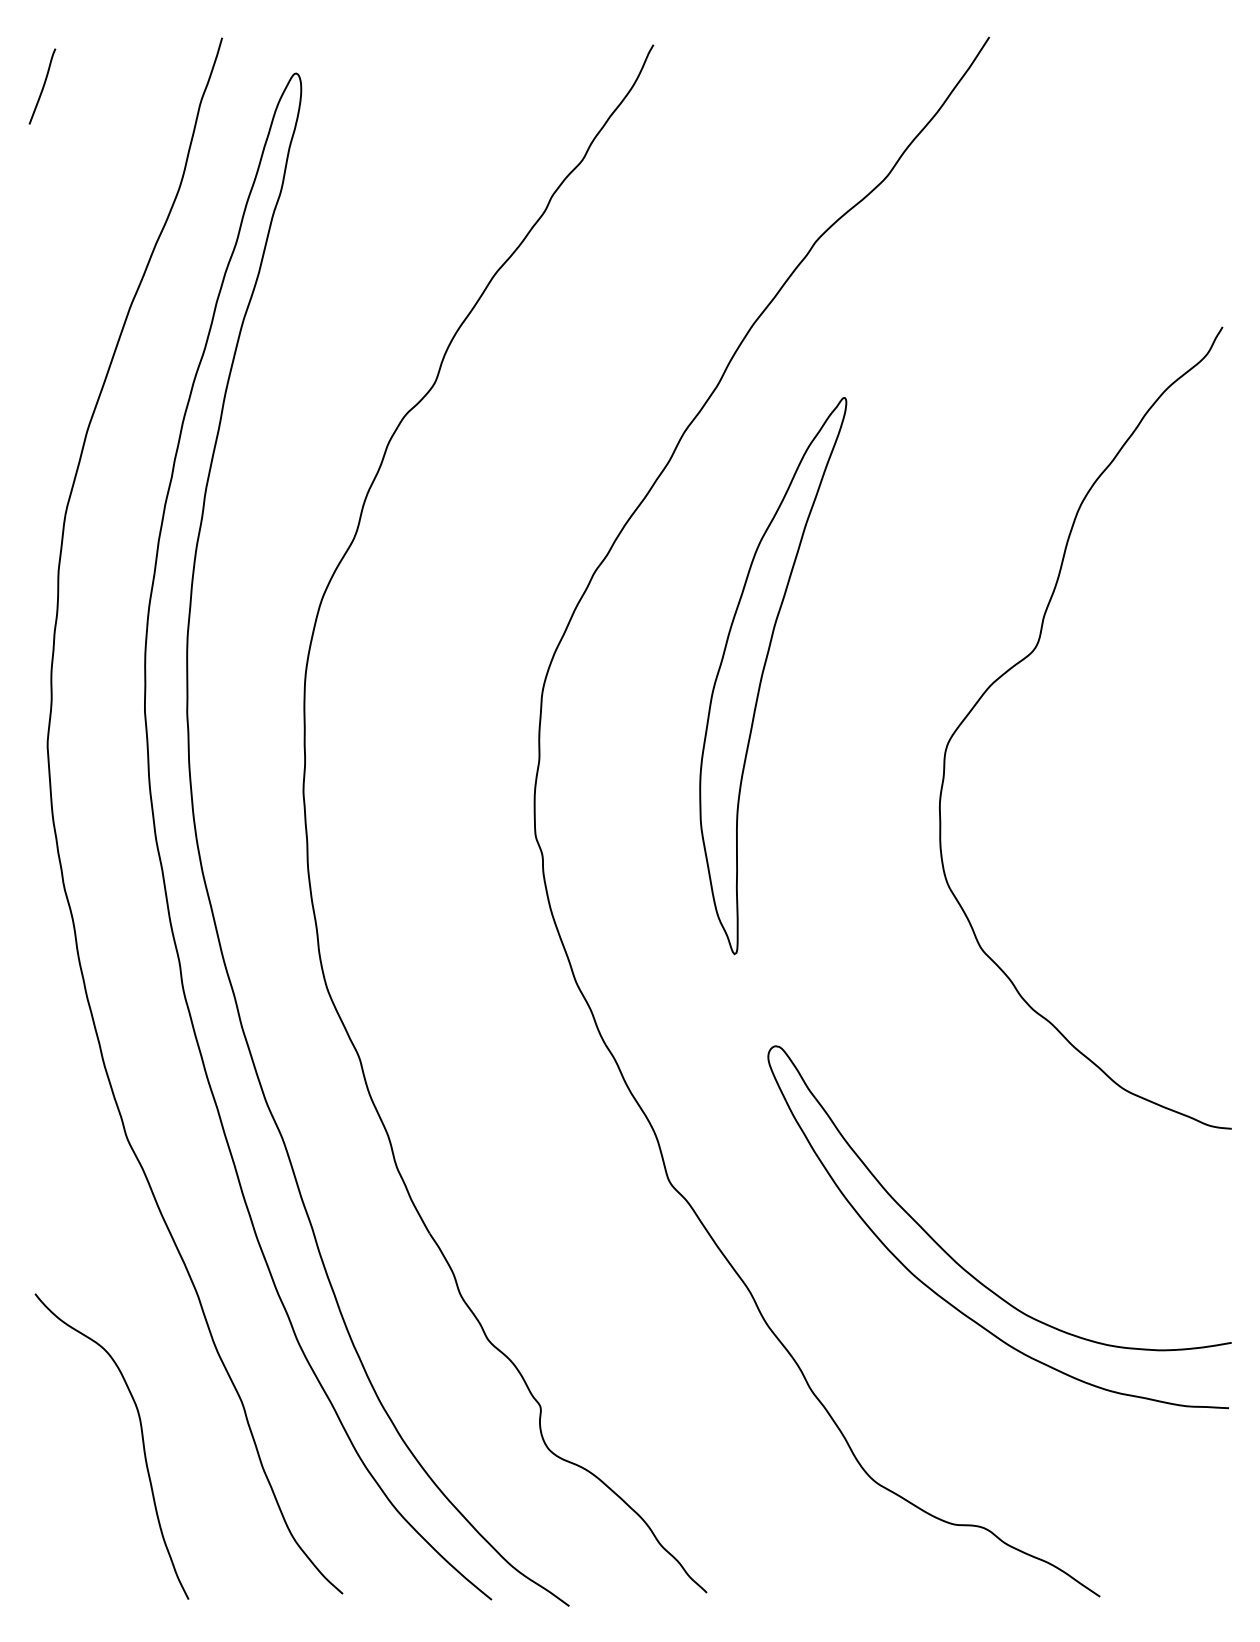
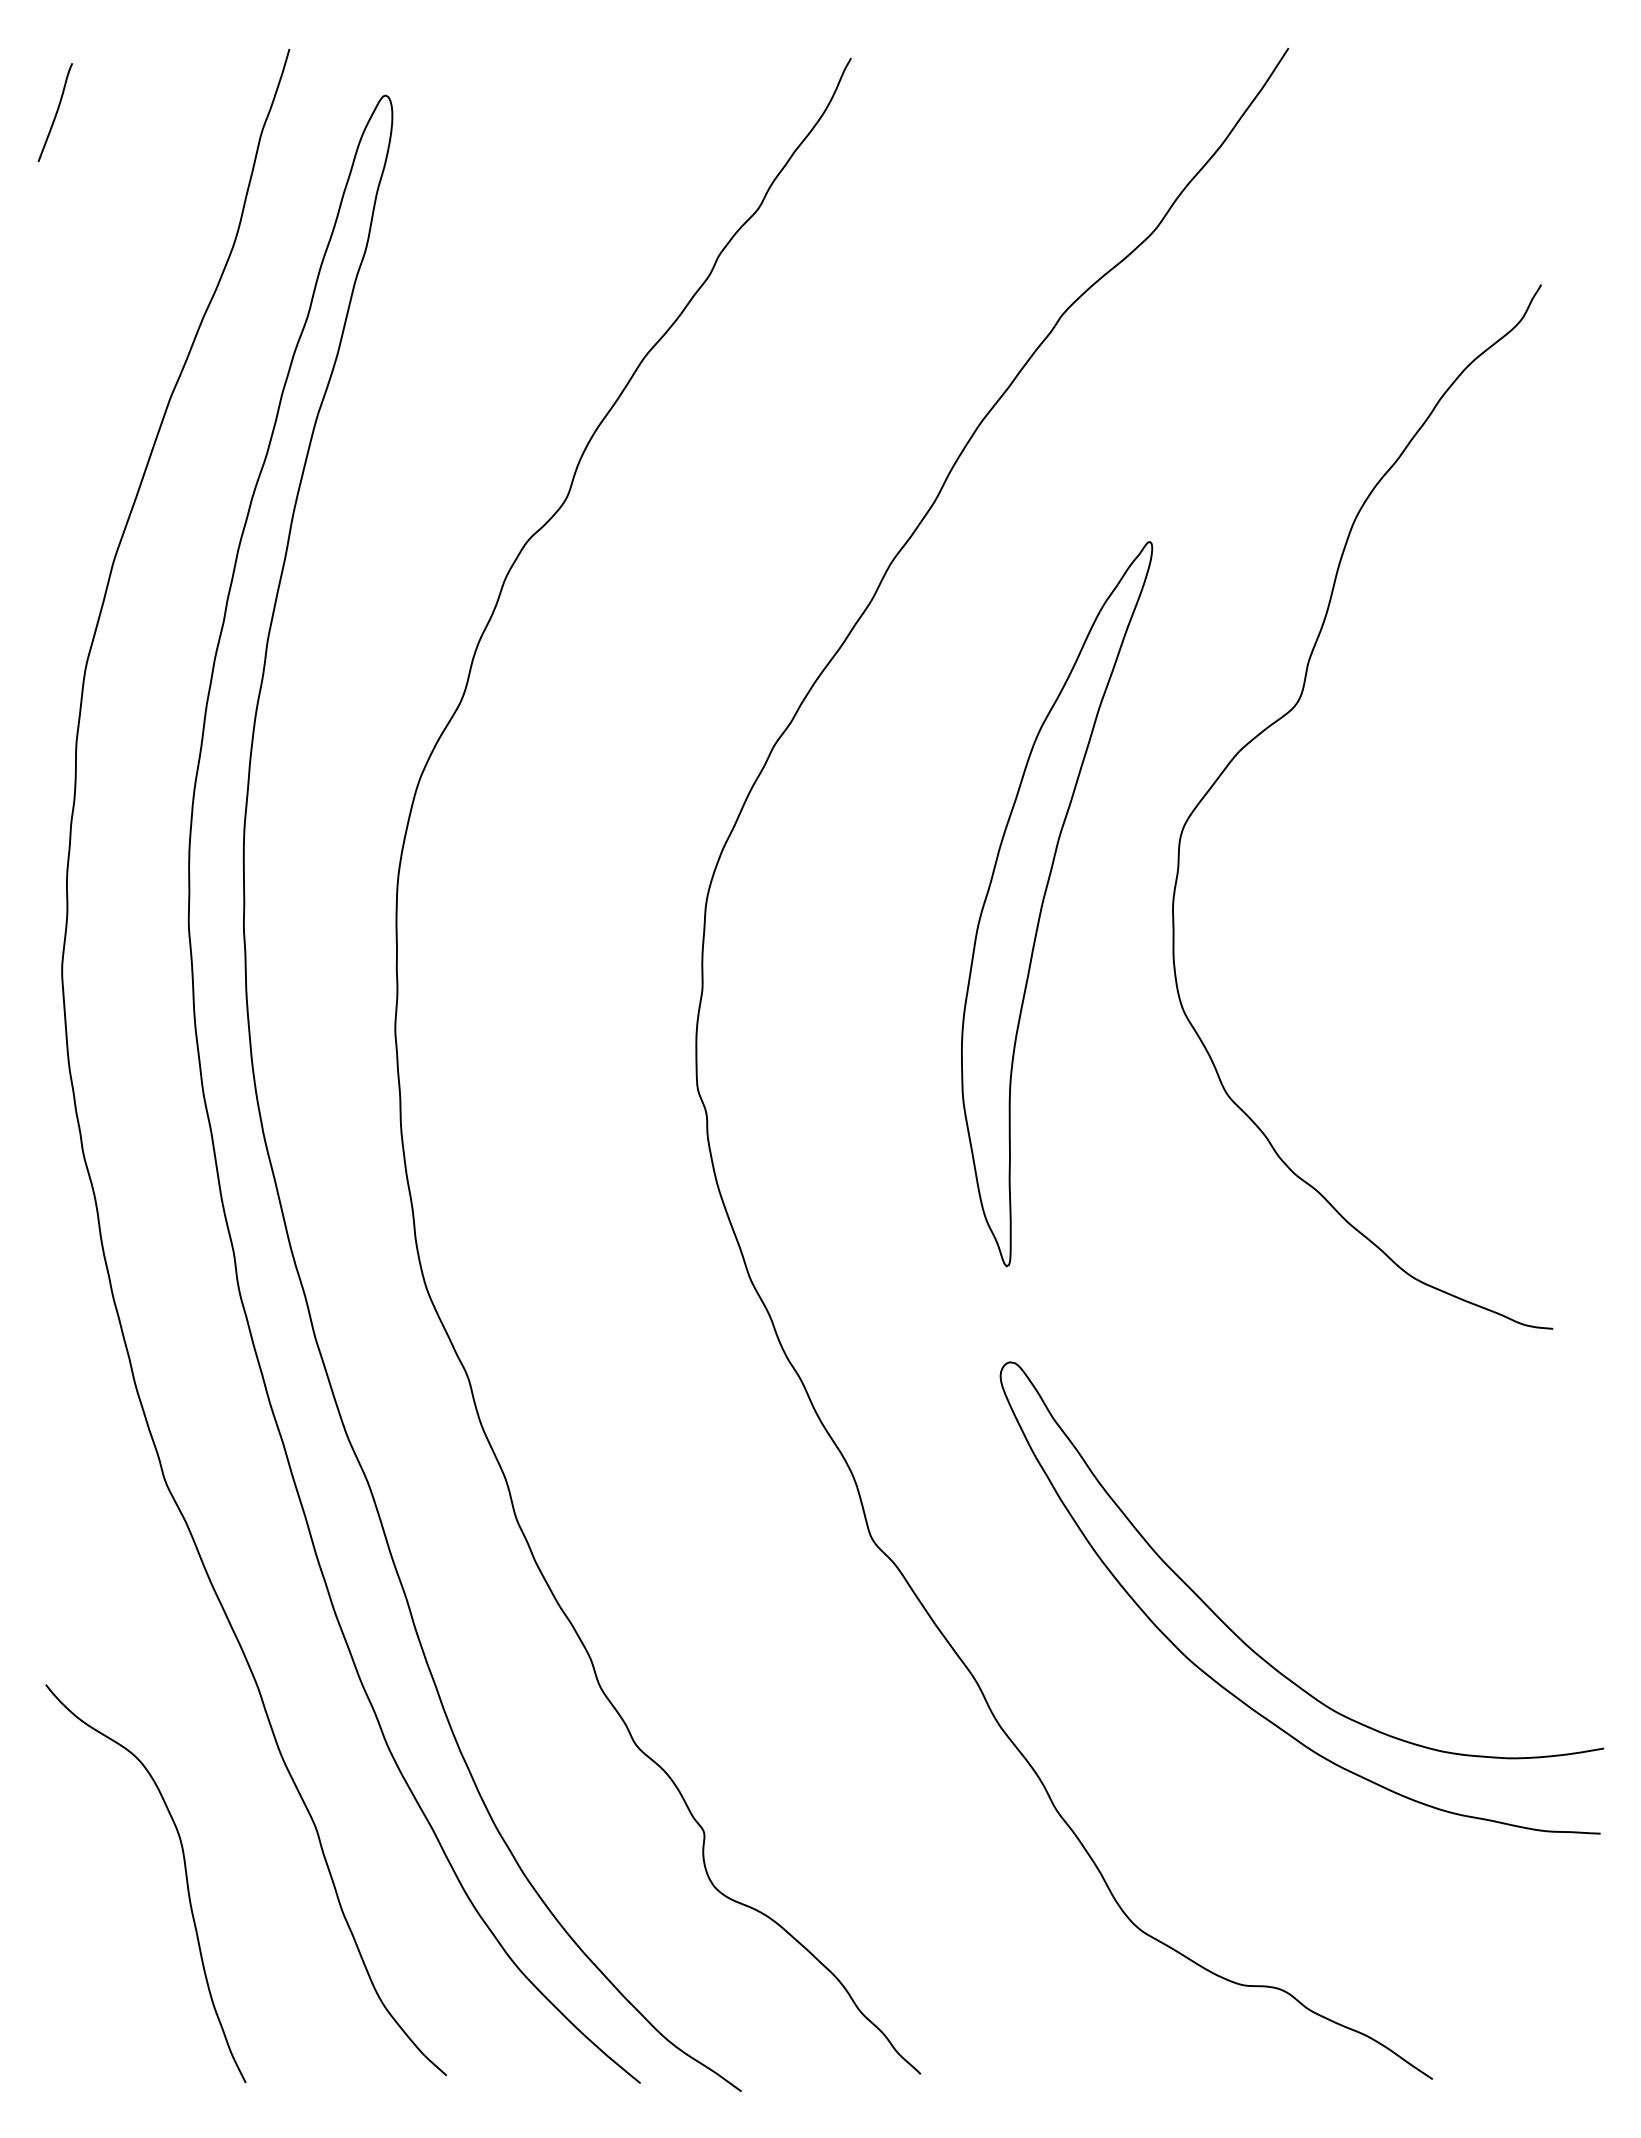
curve: (1027, 657) -> (1286, 715), moved
part: (763, 673) -> (1044, 900), moved

